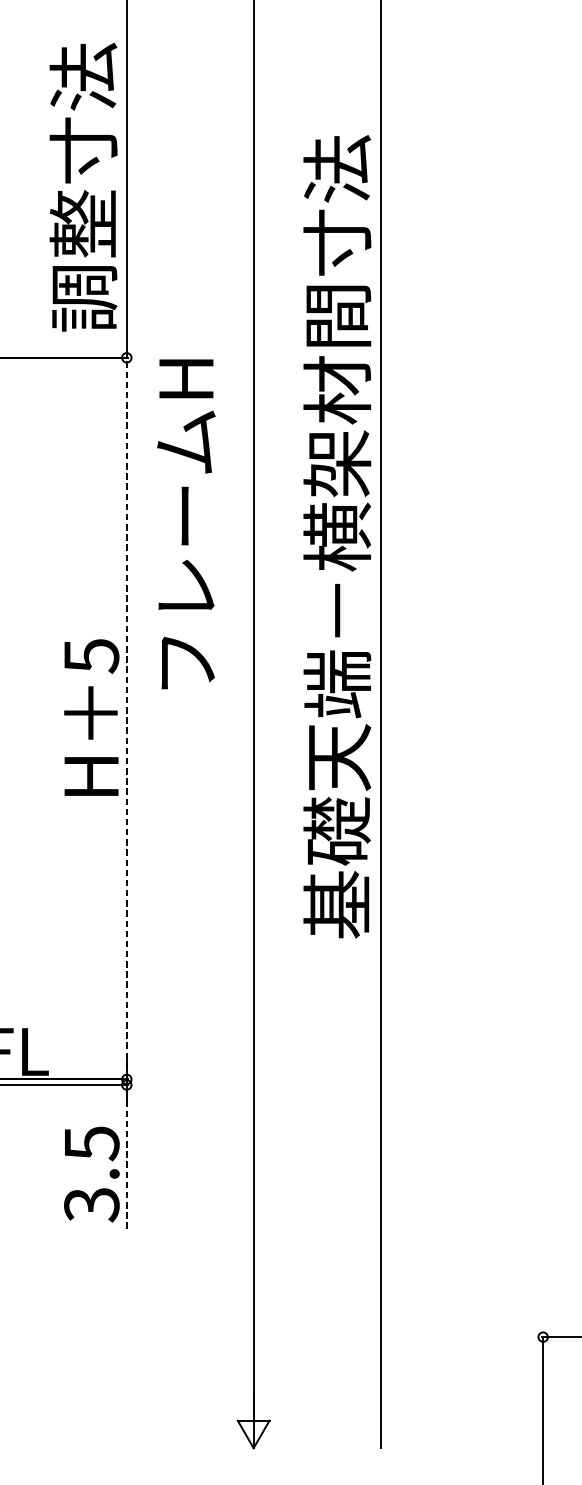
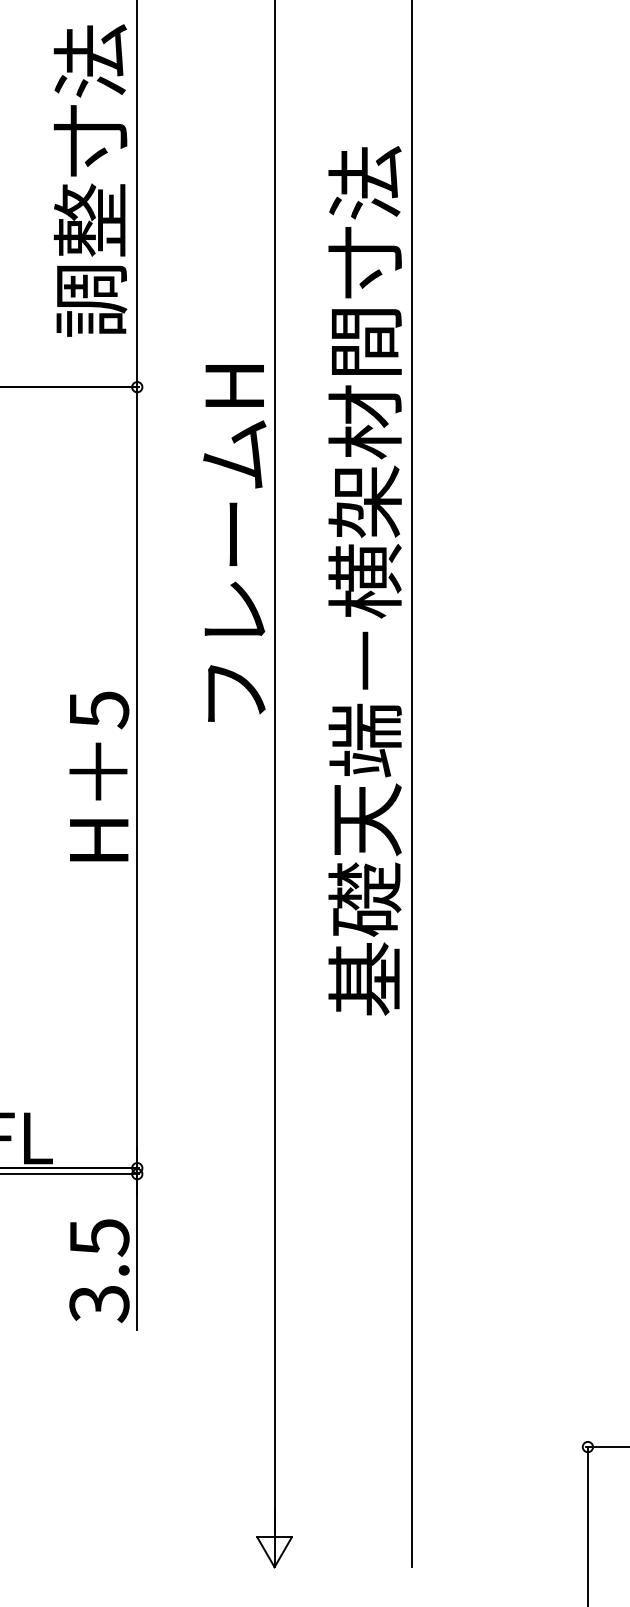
text: (83, 187) -> (90, 180), moved
text: (186, 524) -> (234, 543), moved
line: (126, 718) -> (137, 777), dashed -> solid
line: (126, 1157) -> (137, 1252), dashed -> solid

